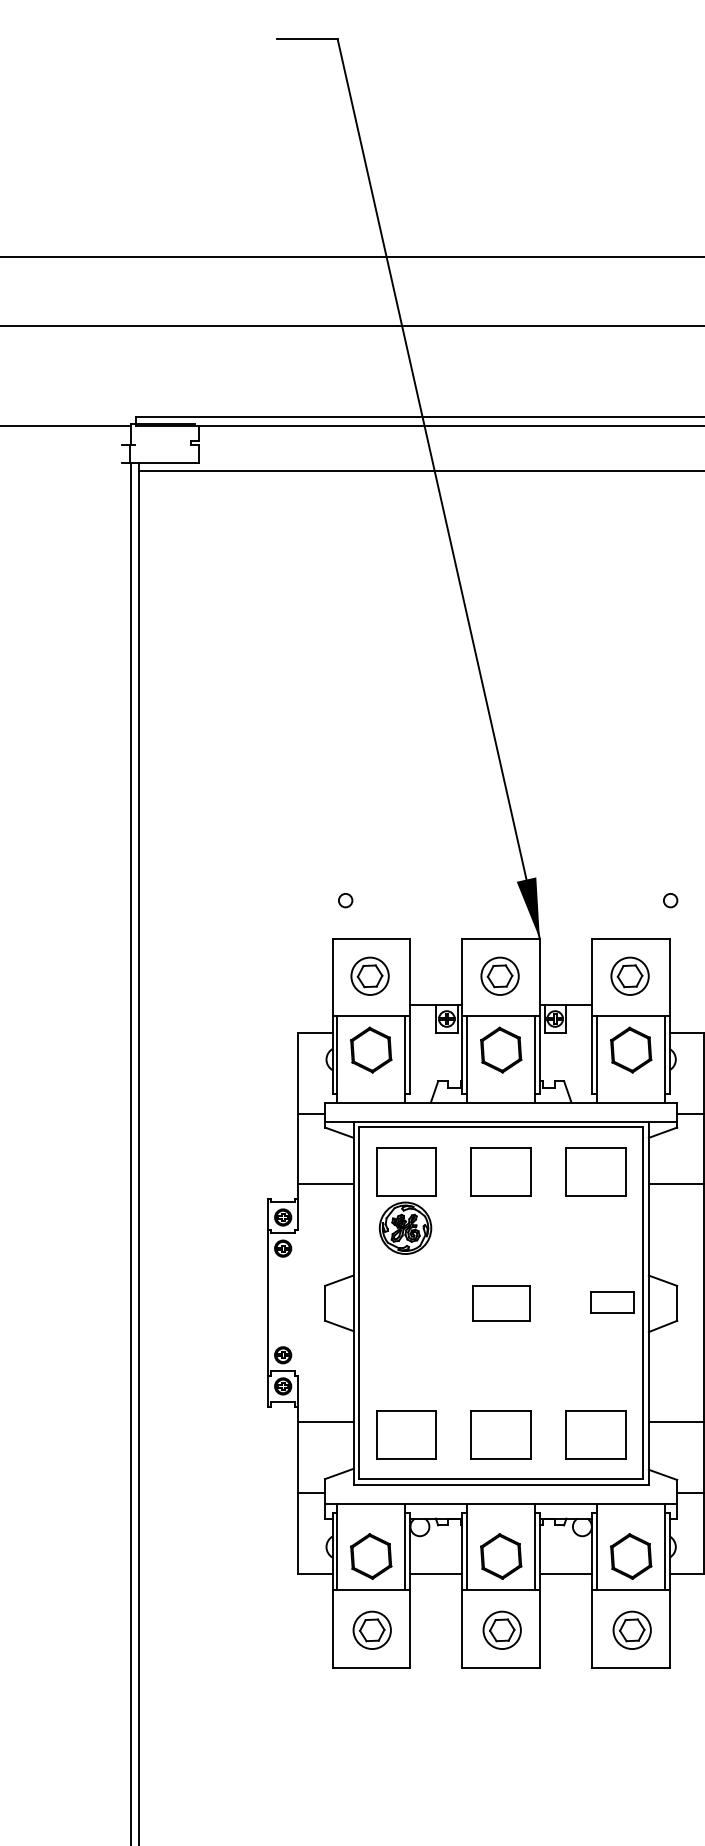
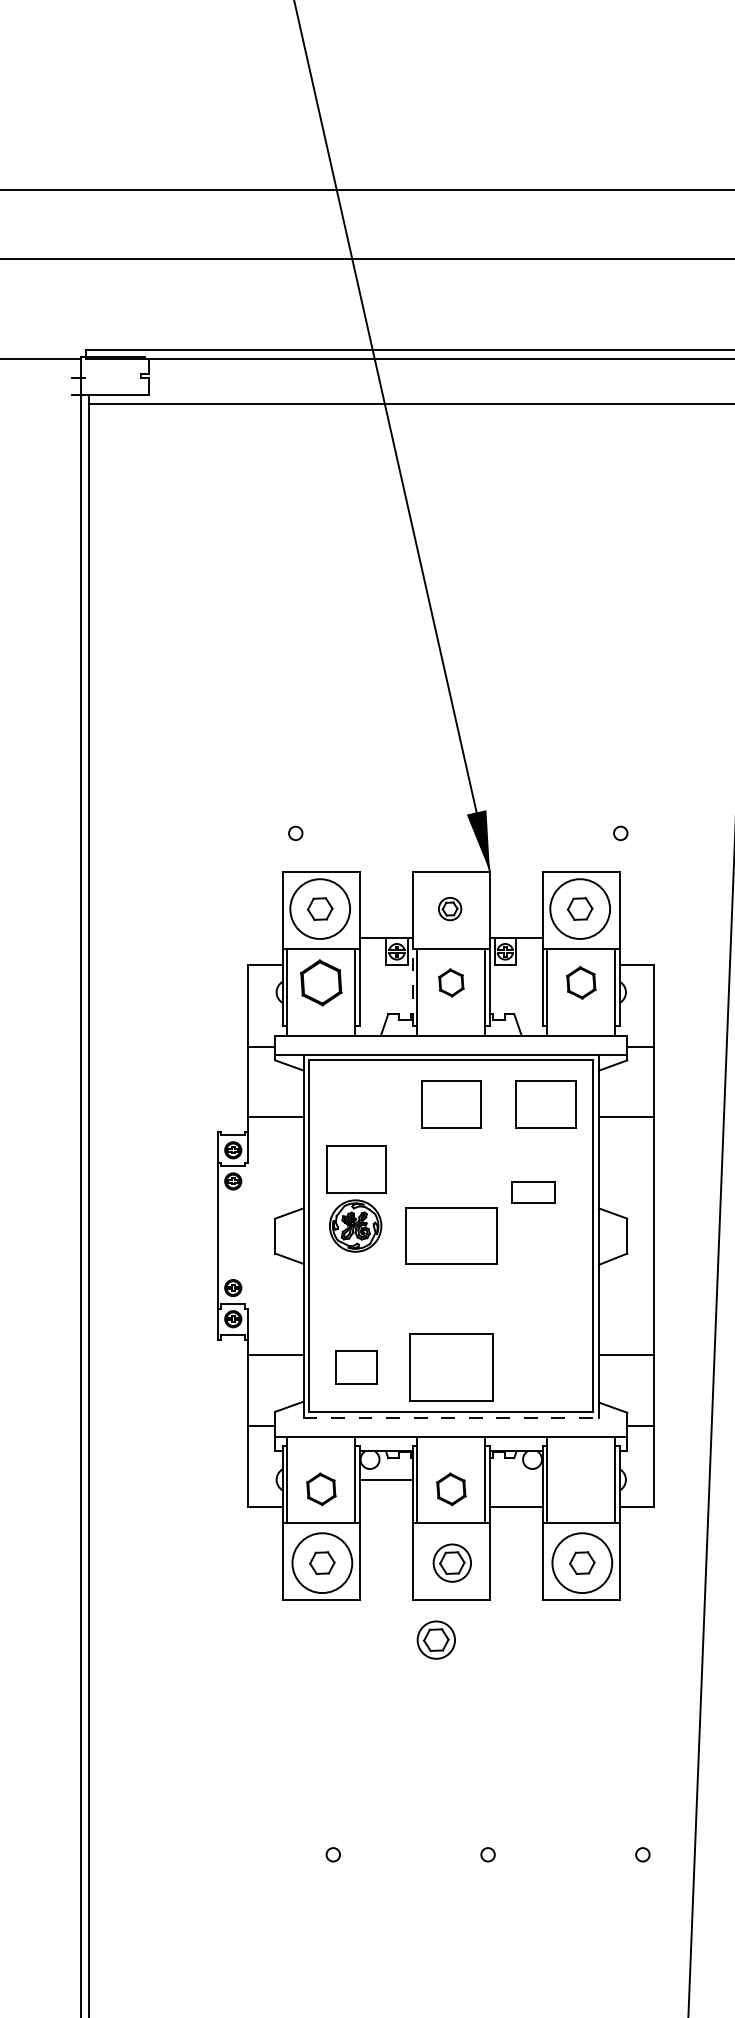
circle: (369, 975) -> (319, 908), size x1.6
part: (499, 975) -> (449, 908), size x0.6
circle: (629, 975) -> (579, 908), size x1.6
part: (501, 1049) -> (451, 982), size x0.6
part: (631, 1049) -> (581, 982), size x0.7
line: (462, 1054) -> (412, 987), solid -> dashed
part: (406, 1200) -> (356, 1198), moved
part: (612, 1302) -> (533, 1192), moved
part: (501, 1303) -> (451, 1236), size x1.6
part: (406, 1434) -> (356, 1367), size x0.7
part: (501, 1434) -> (451, 1367), size x1.4
part: (595, 1434) -> (545, 1367), removed
line: (501, 1484) -> (451, 1417), solid -> dashed
part: (371, 1556) -> (321, 1489), size x0.7
part: (501, 1556) -> (451, 1489), size x0.7
part: (631, 1556) -> (581, 1489), removed
line: (435, 1573) -> (385, 1479), moved
circle: (372, 1629) -> (322, 1562), size x1.6
circle: (632, 1629) -> (582, 1562), size x1.6
part: (485, 1706) -> (435, 1639), added

